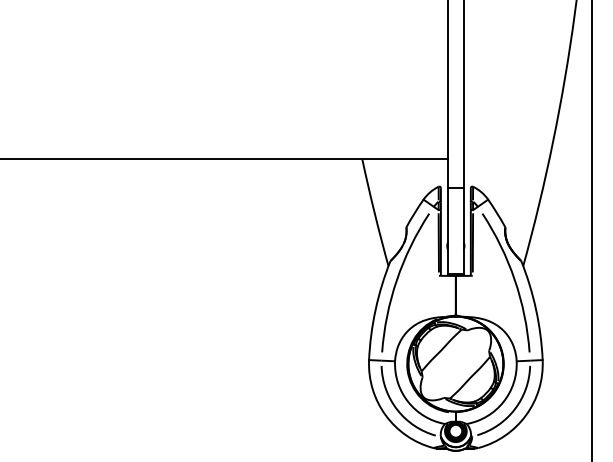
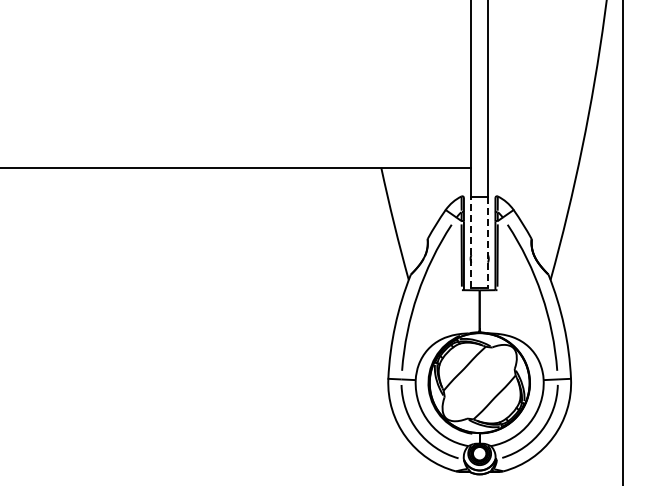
line: (448, 230) -> (471, 242), solid -> dashed
line: (463, 230) -> (487, 242), solid -> dashed

